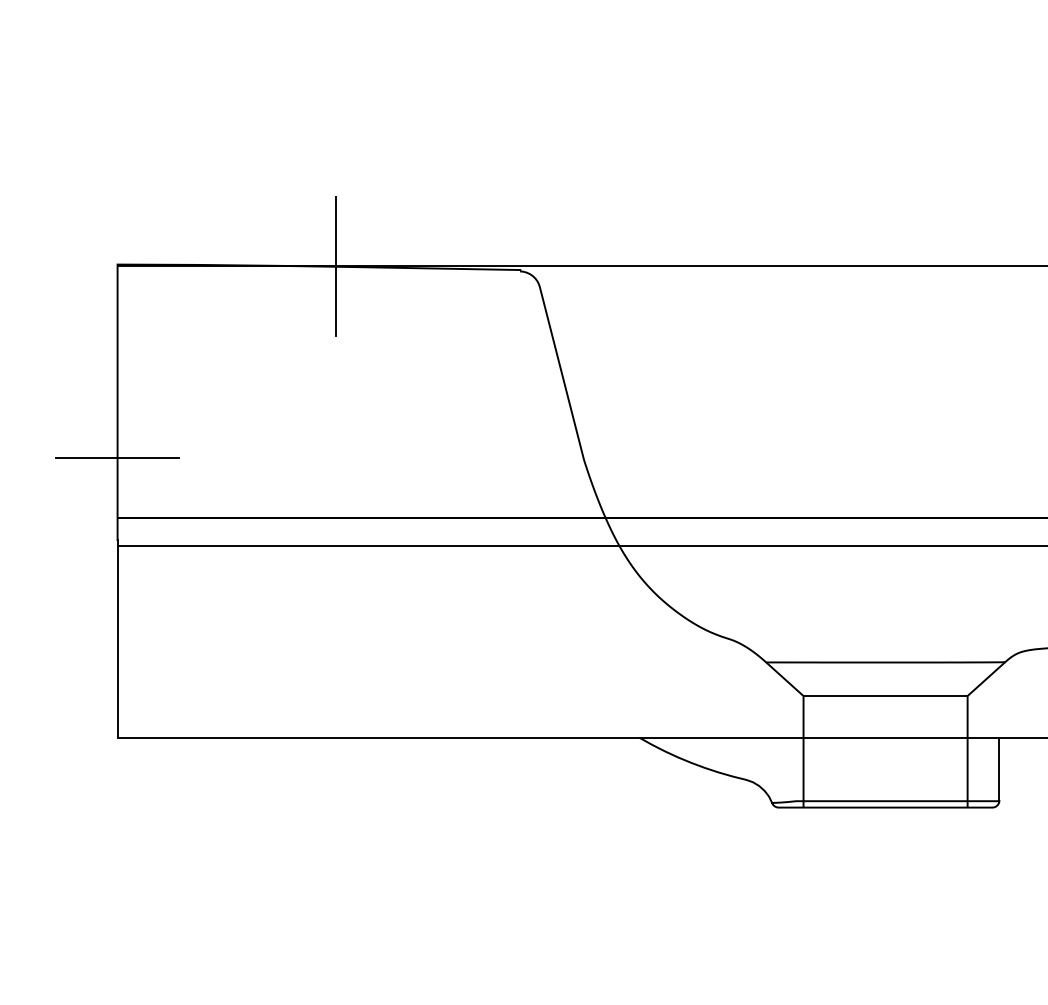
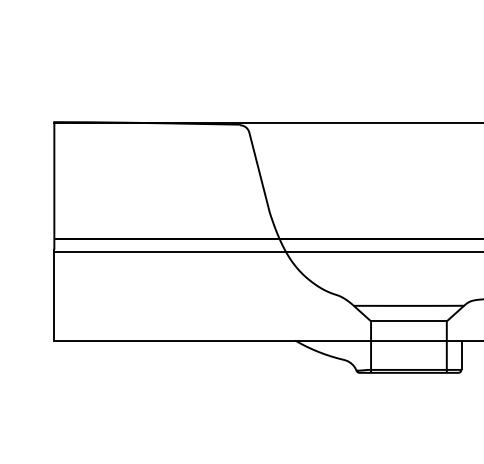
line: (336, 265) -> (155, 122), removed
line: (115, 458) -> (53, 211), removed

